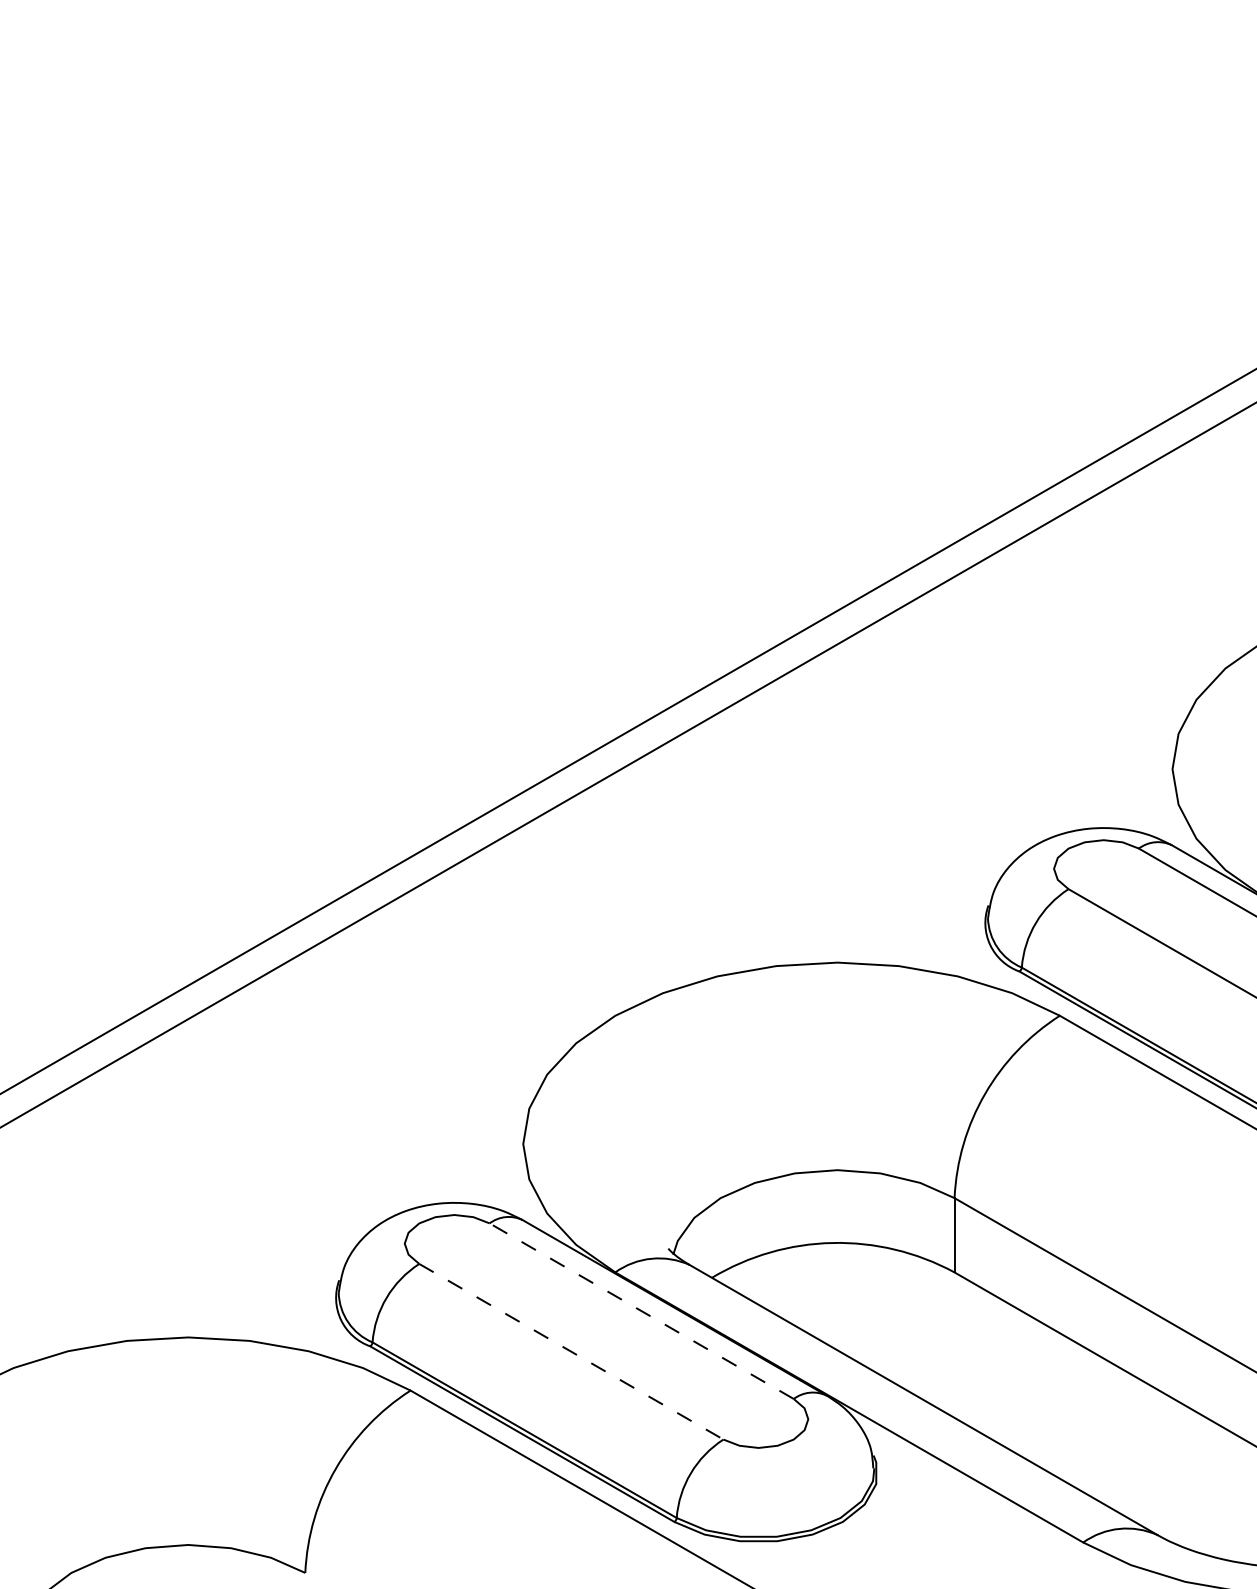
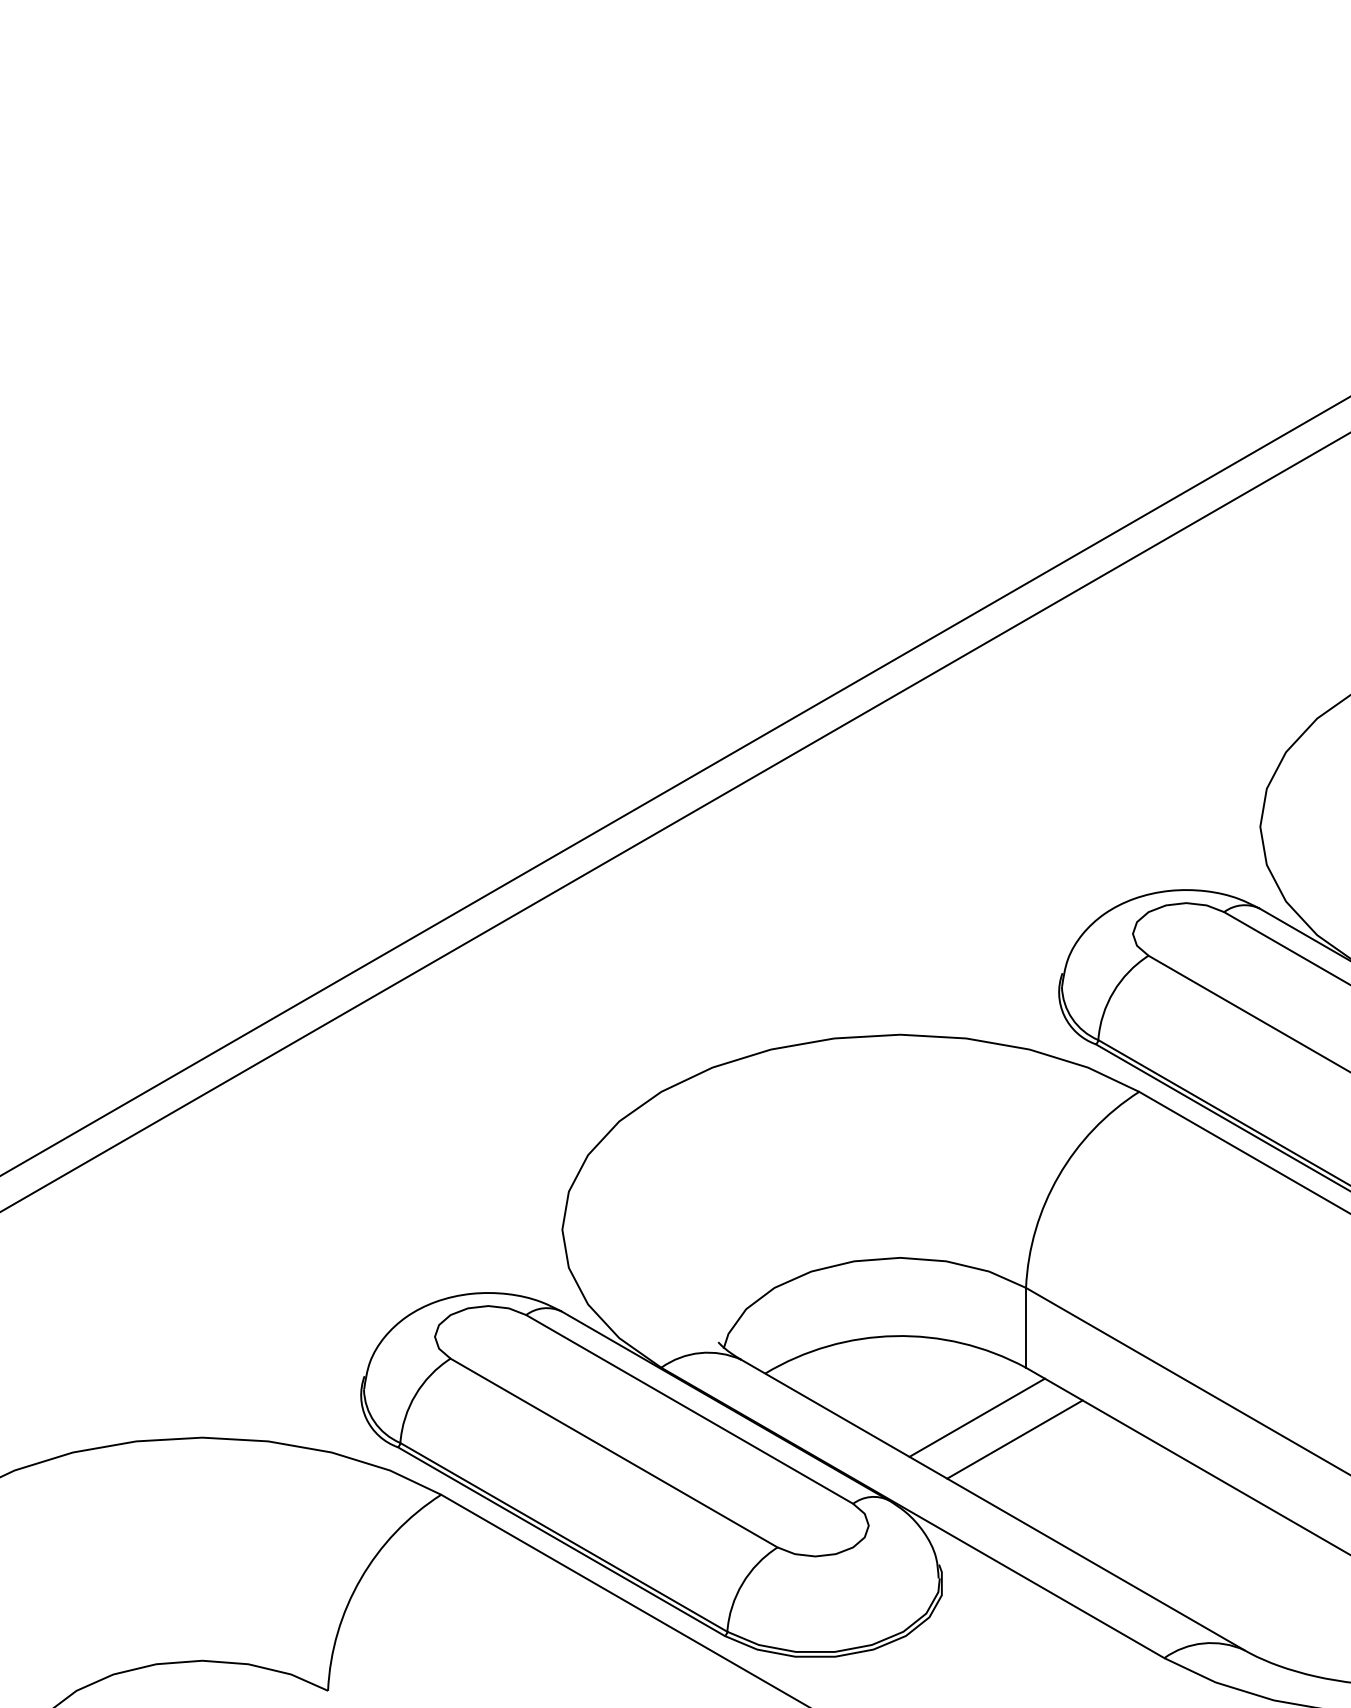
line: (641, 1311) -> (689, 1409), dashed -> solid
line: (909, 1318) -> (977, 1417), added
line: (944, 1338) -> (1015, 1438), added
line: (571, 1351) -> (614, 1452), dashed -> solid

